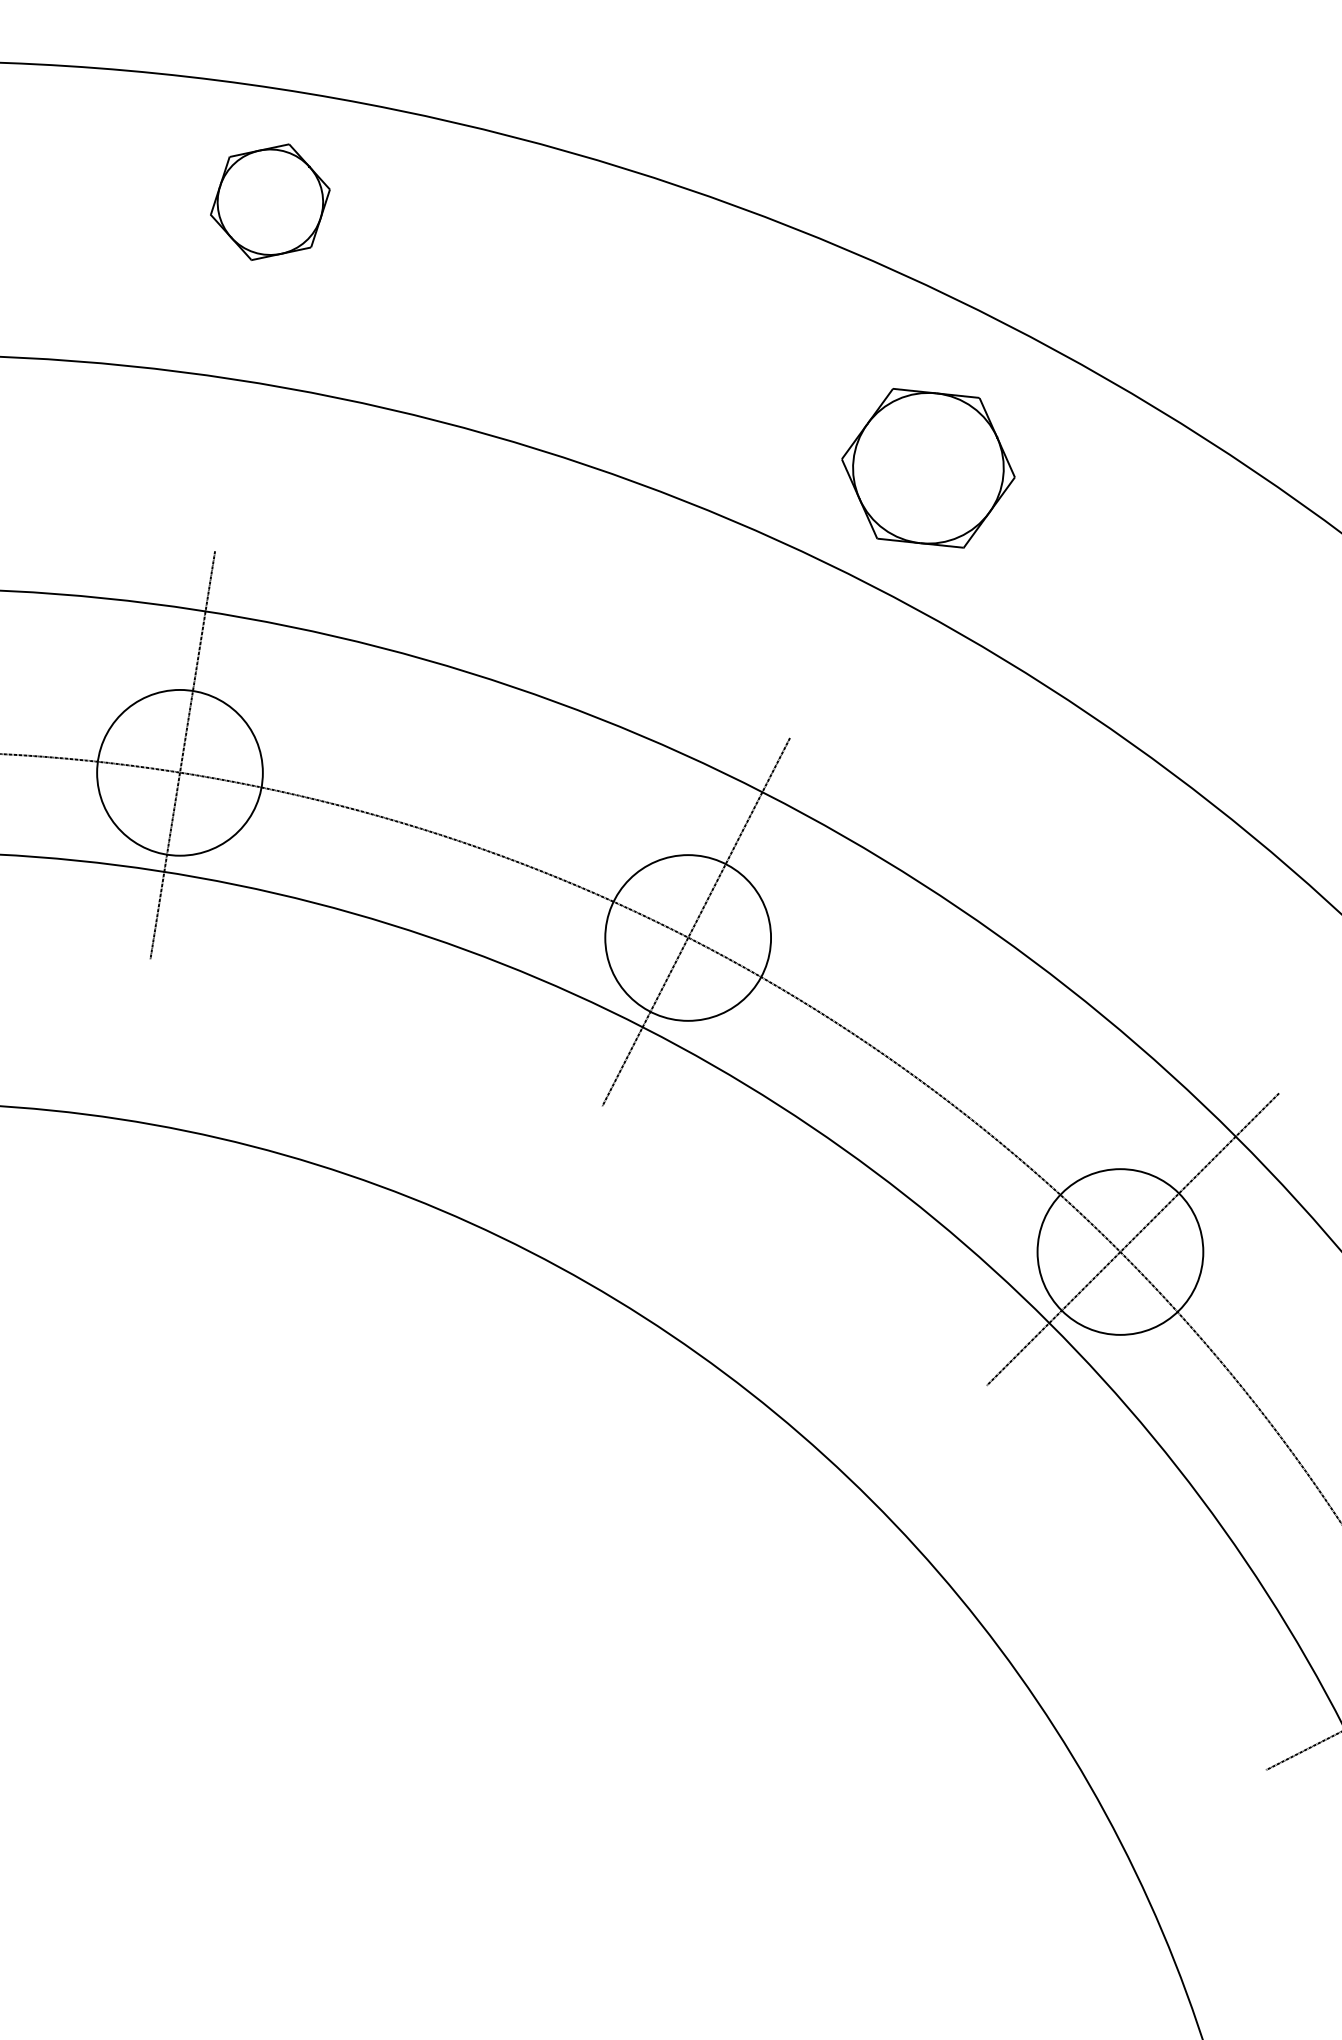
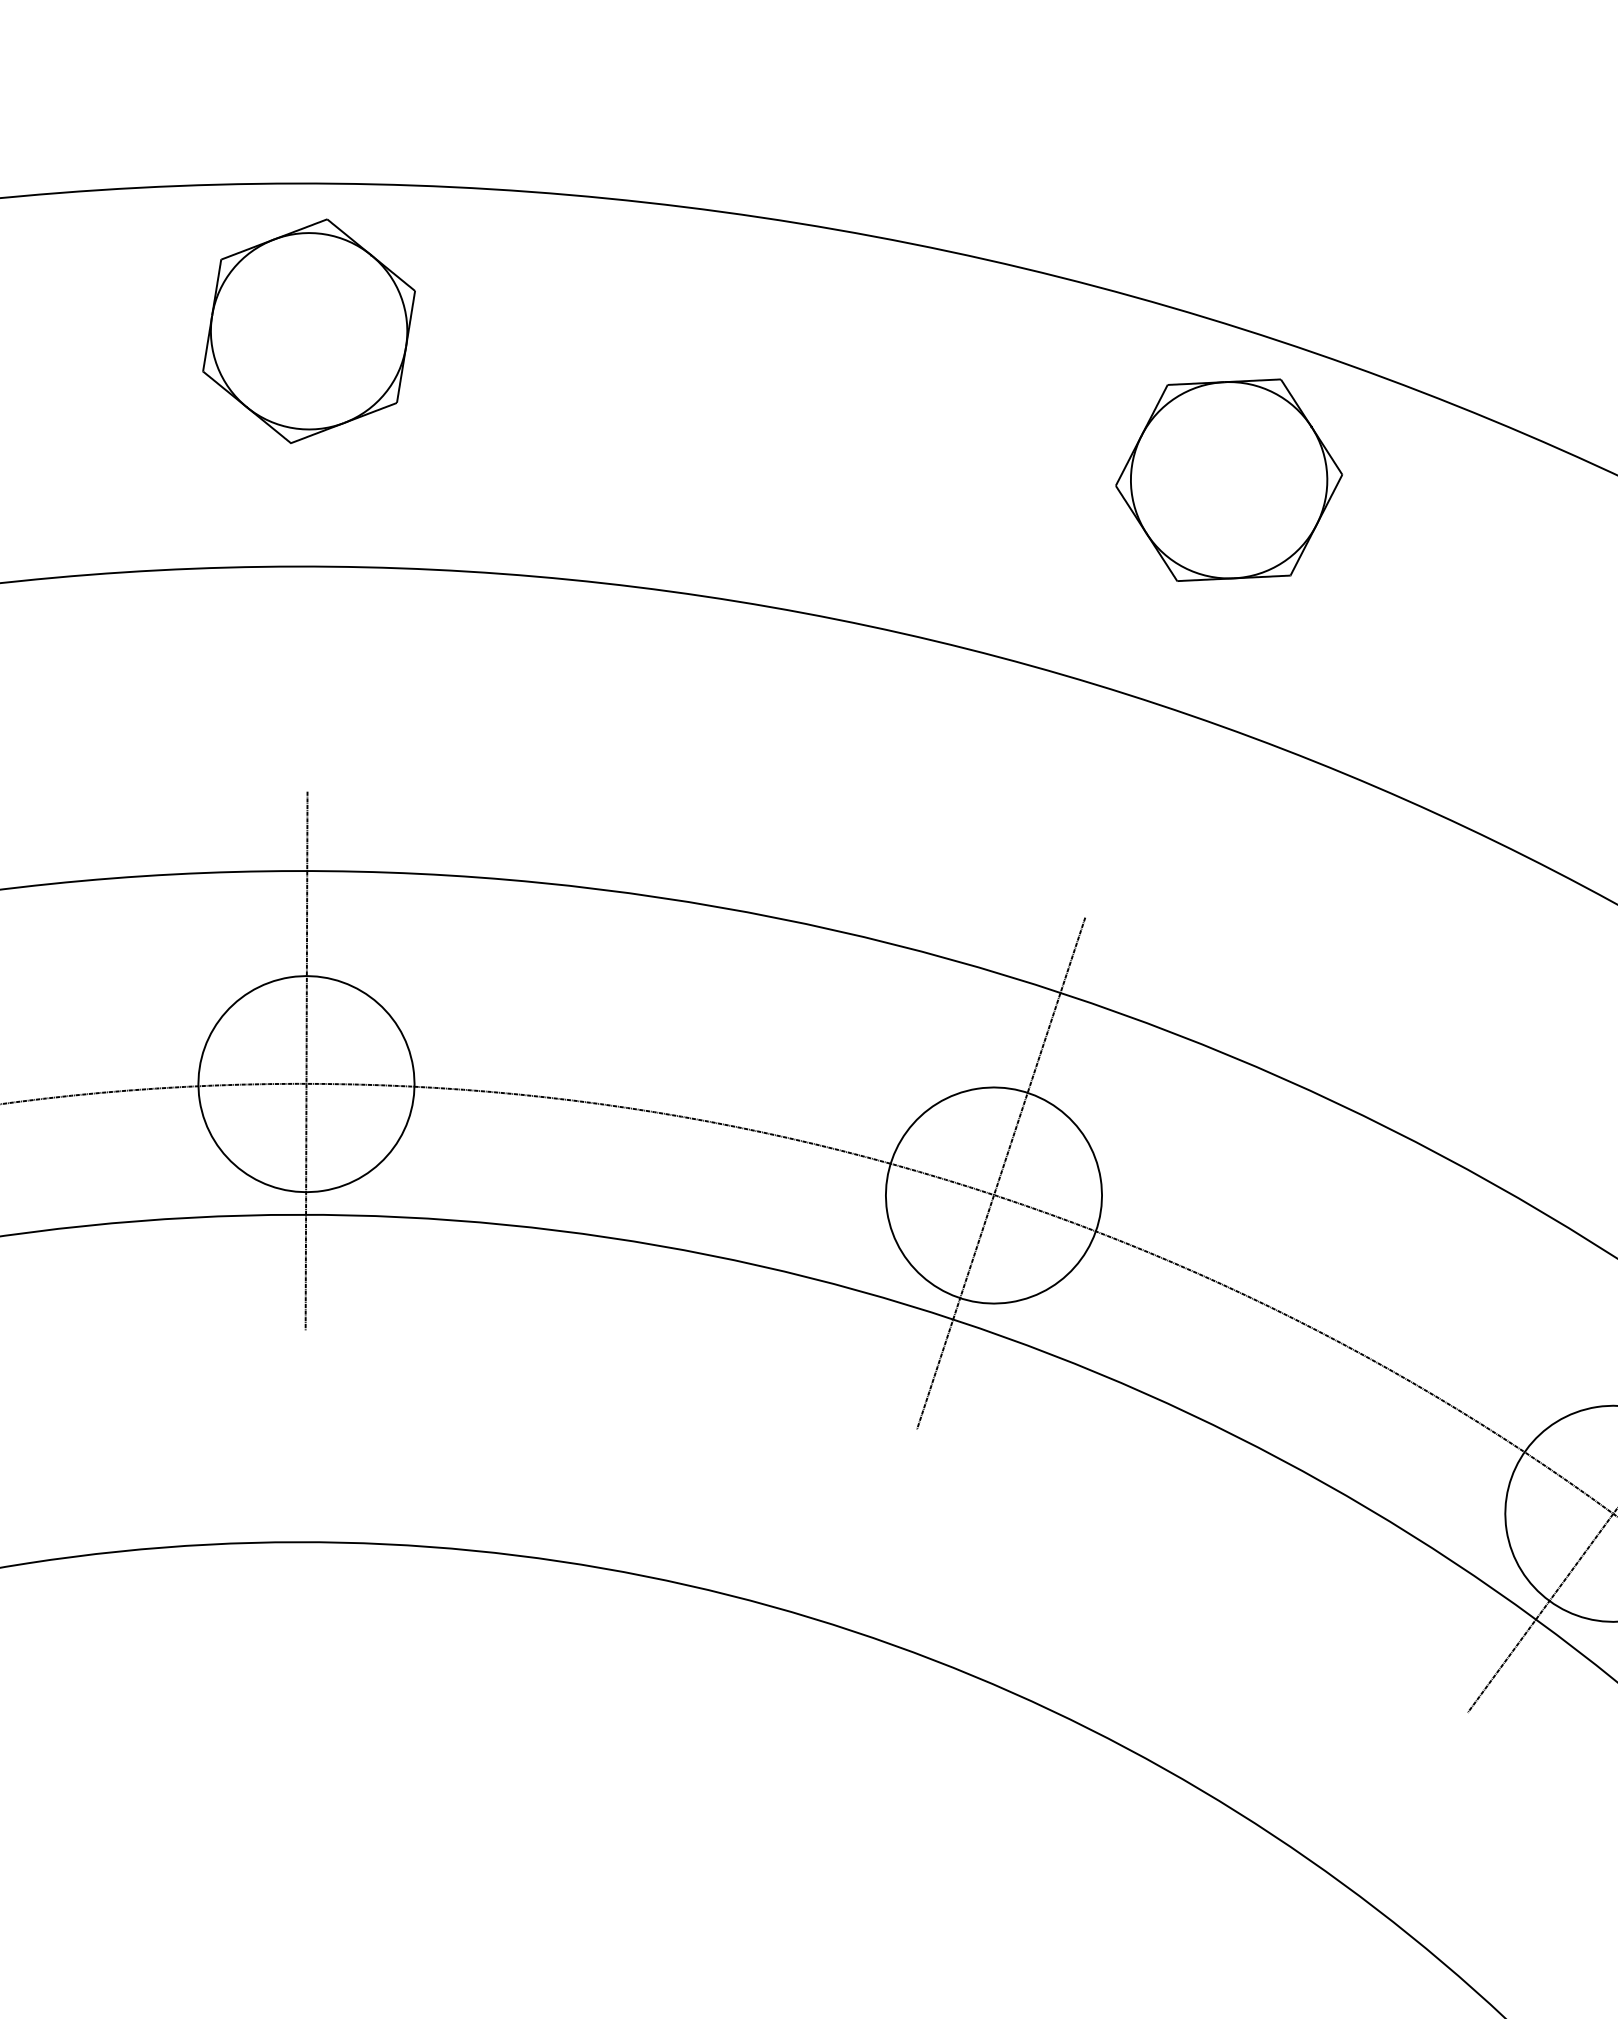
part: (270, 201) -> (309, 330), size x1.43
part: (928, 468) -> (1229, 480), moved

